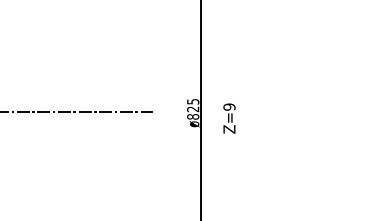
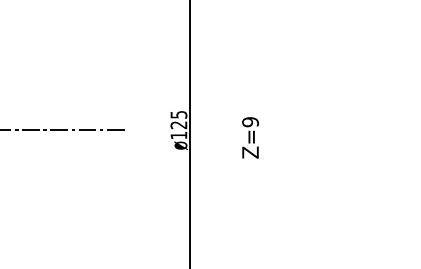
text: (193, 116) -> (179, 134), ø825 -> ø125
text: (229, 118) -> (250, 137), moved

